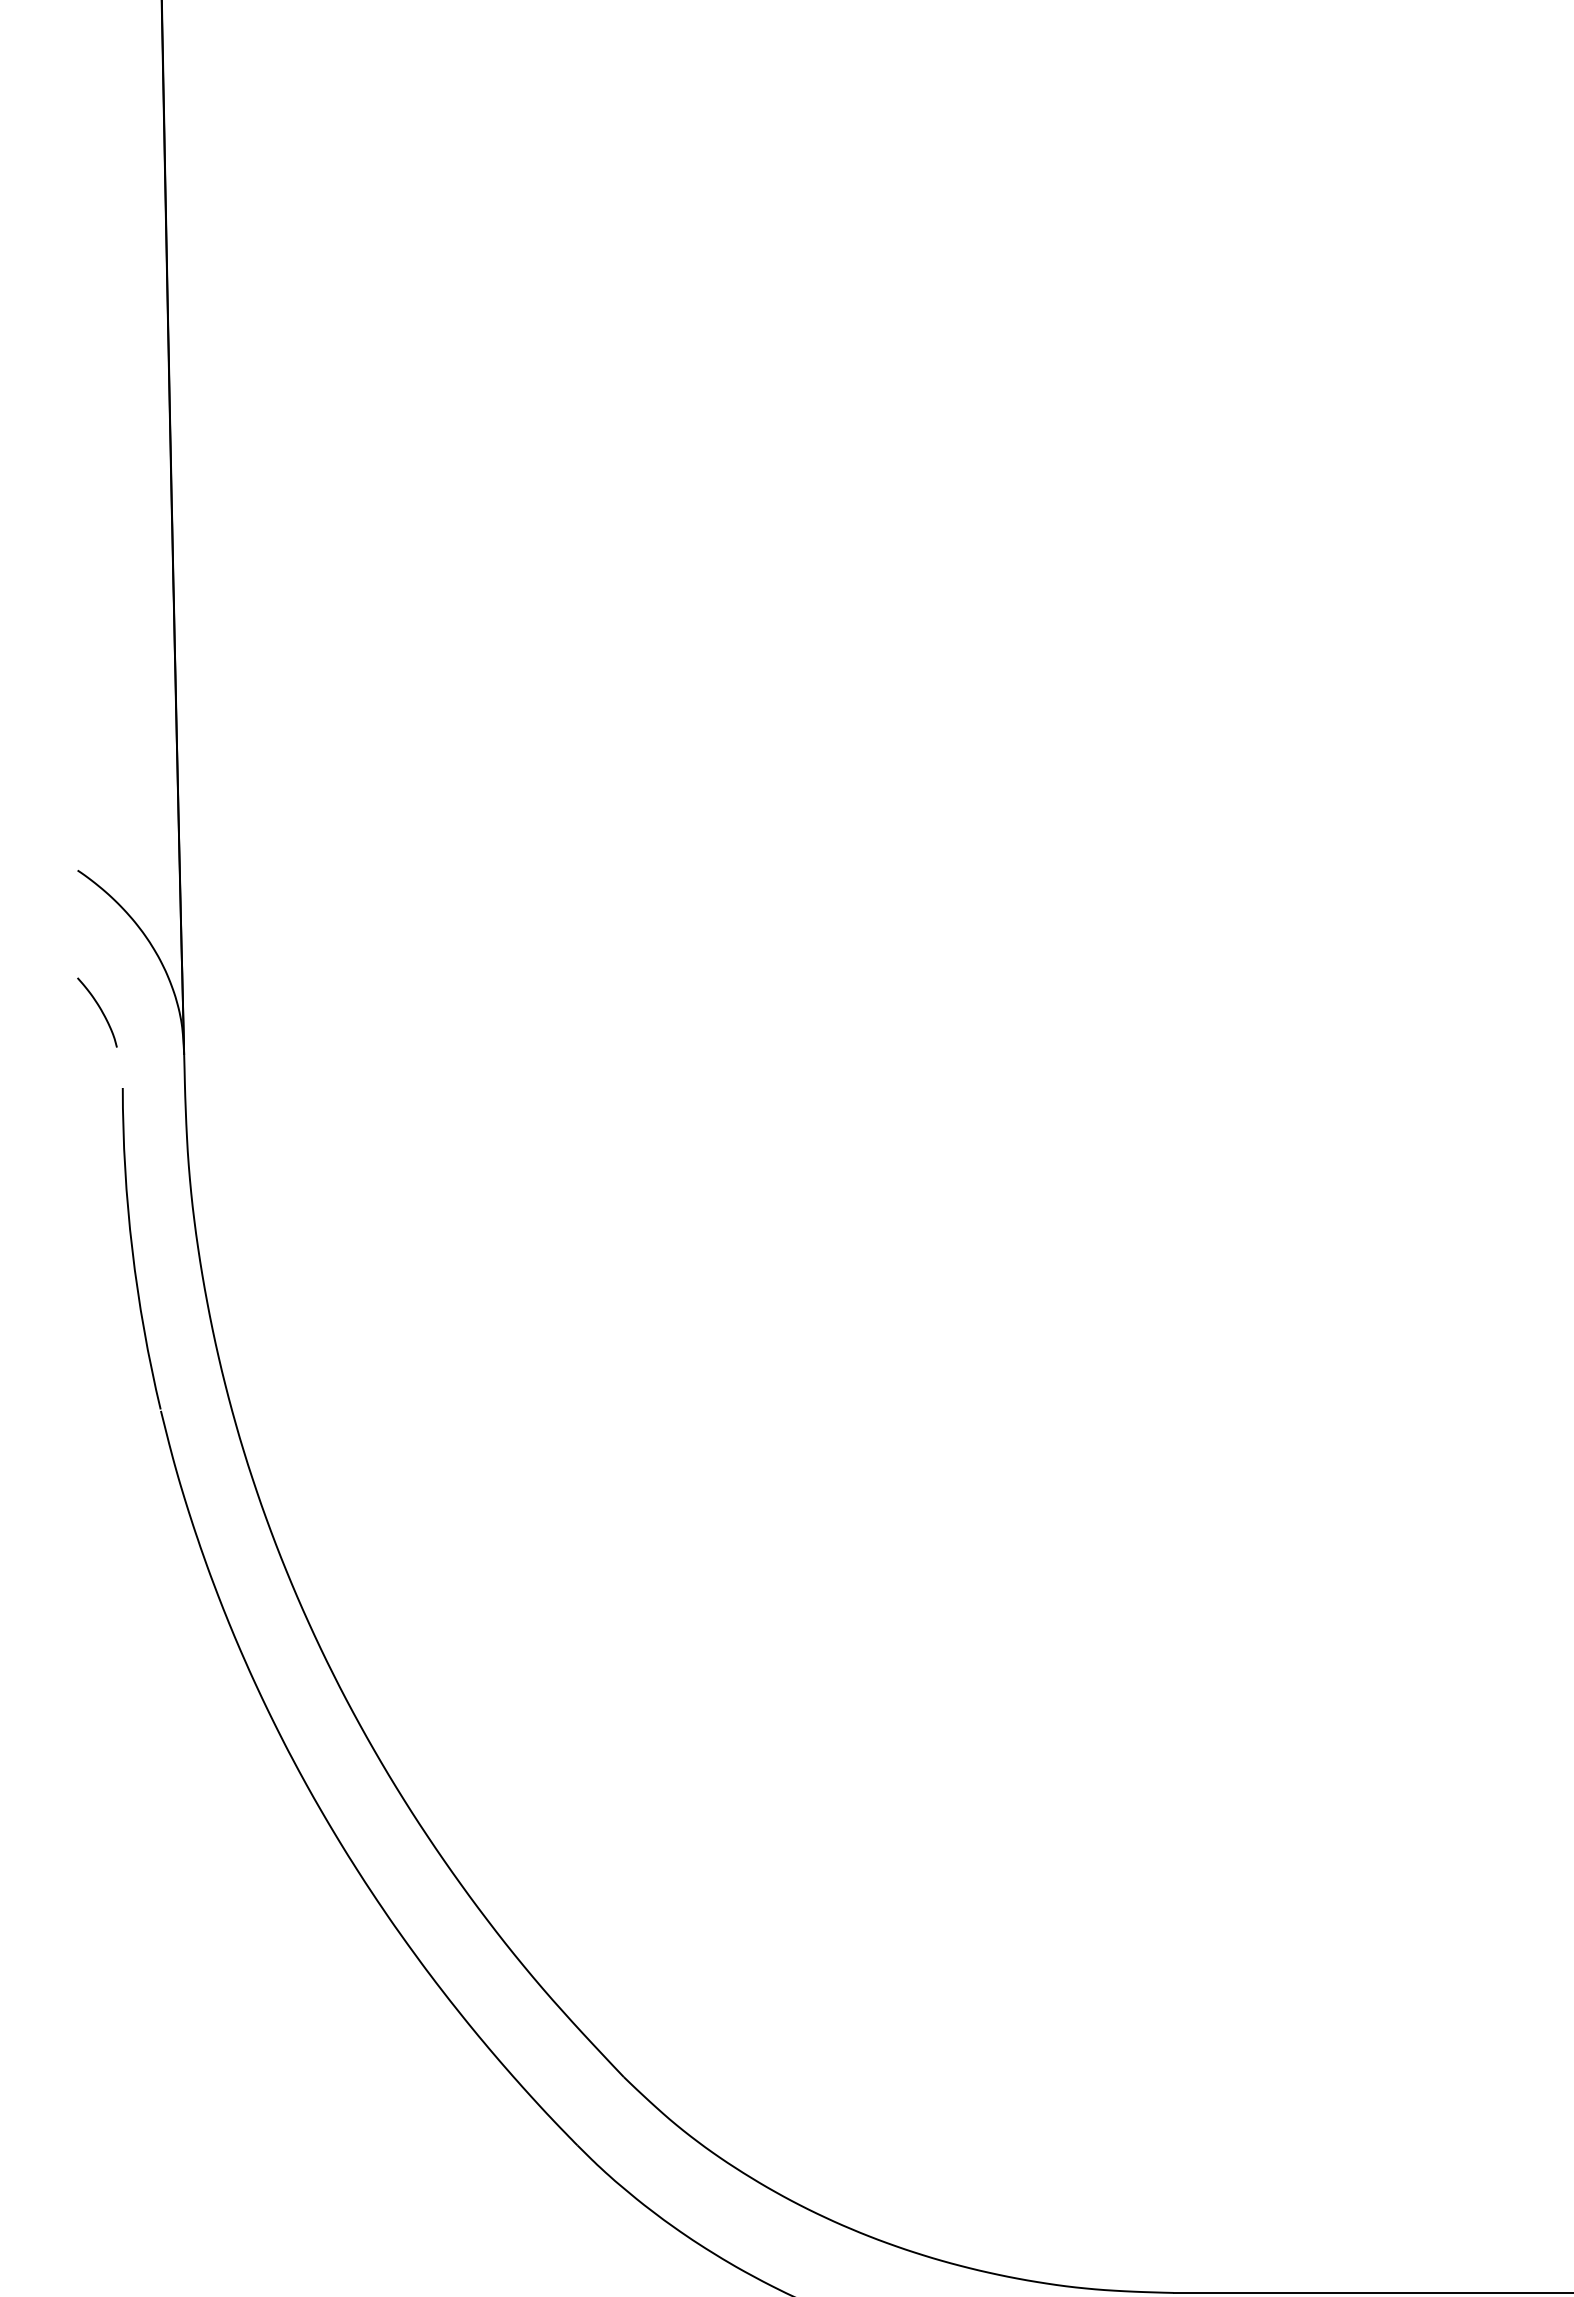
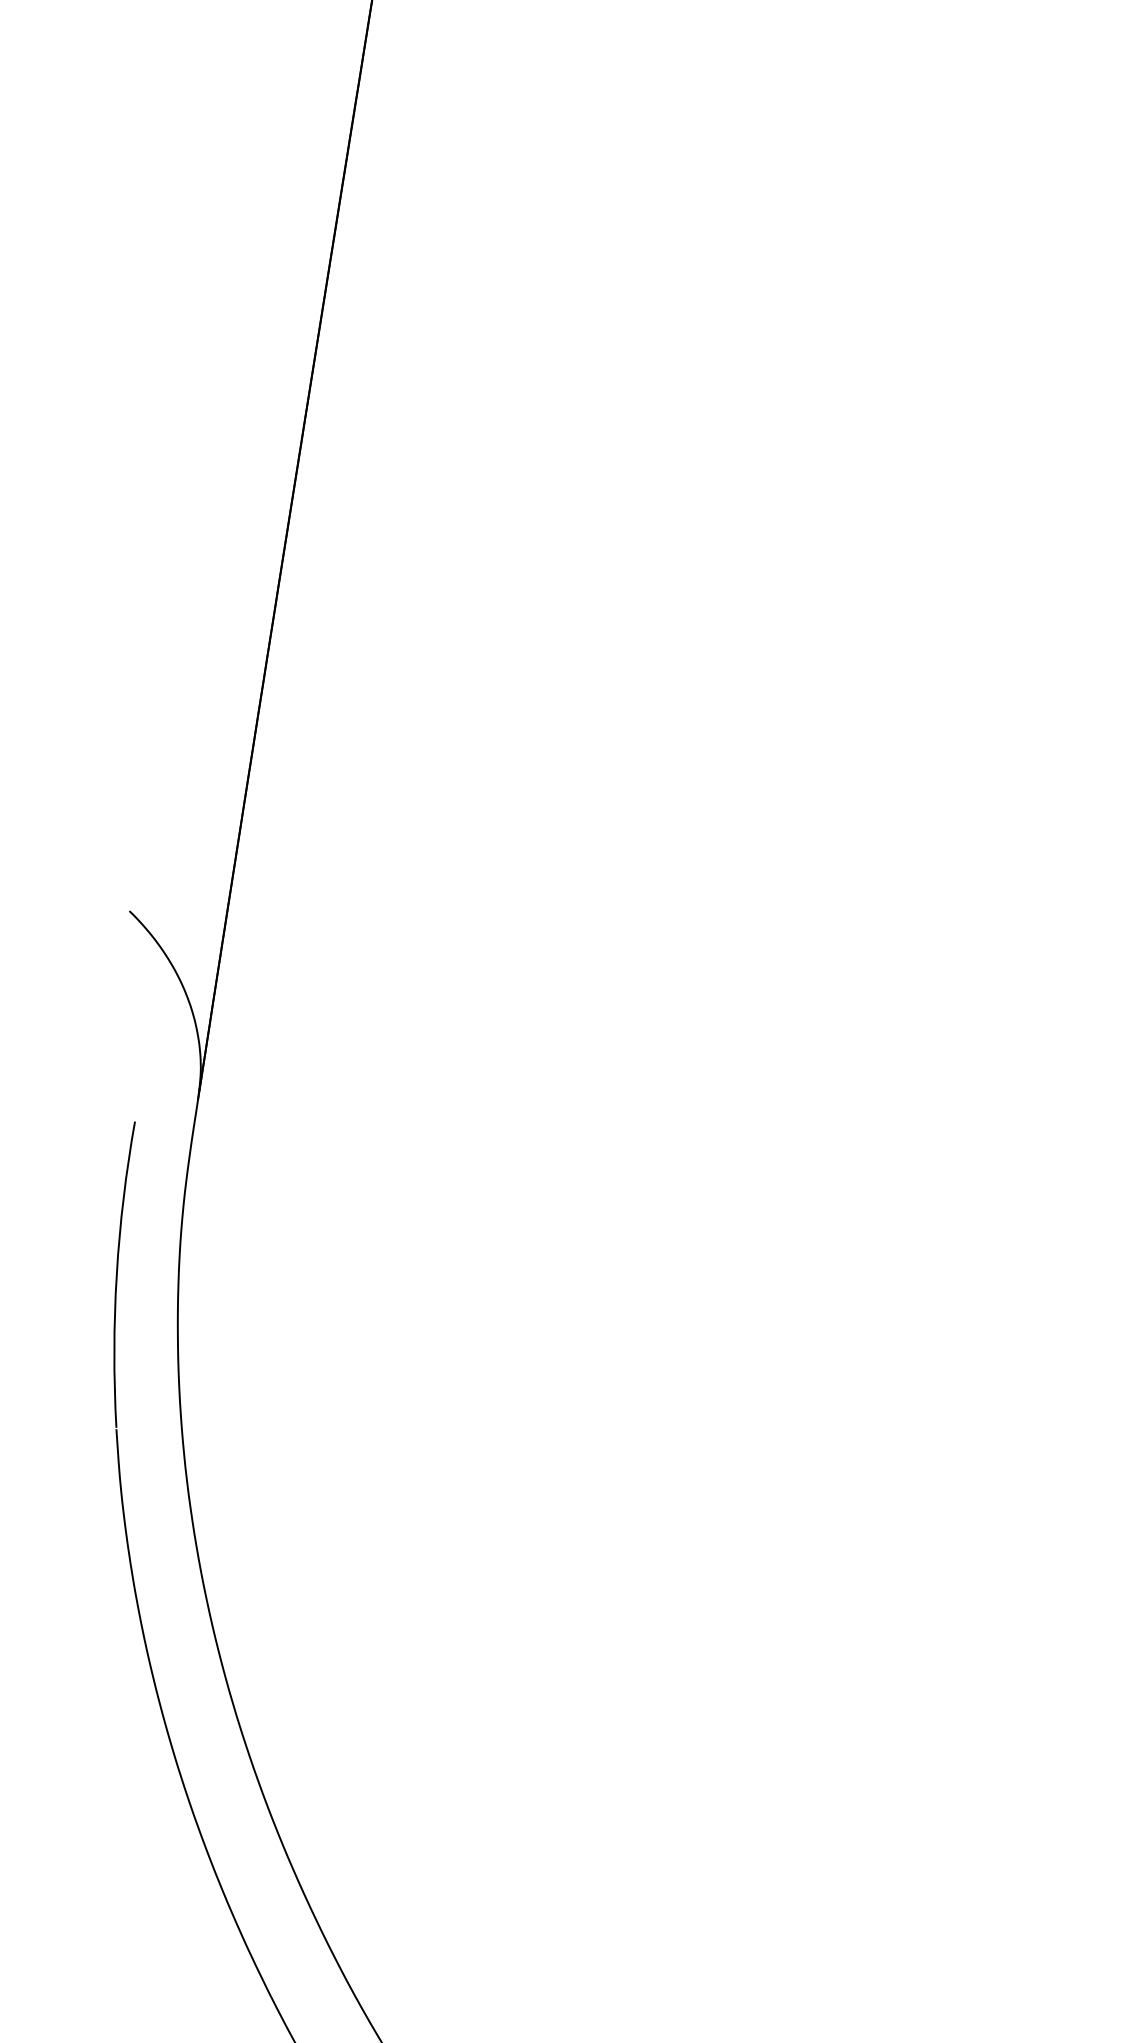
curve: (99, 1009) -> (126, 1044), removed

